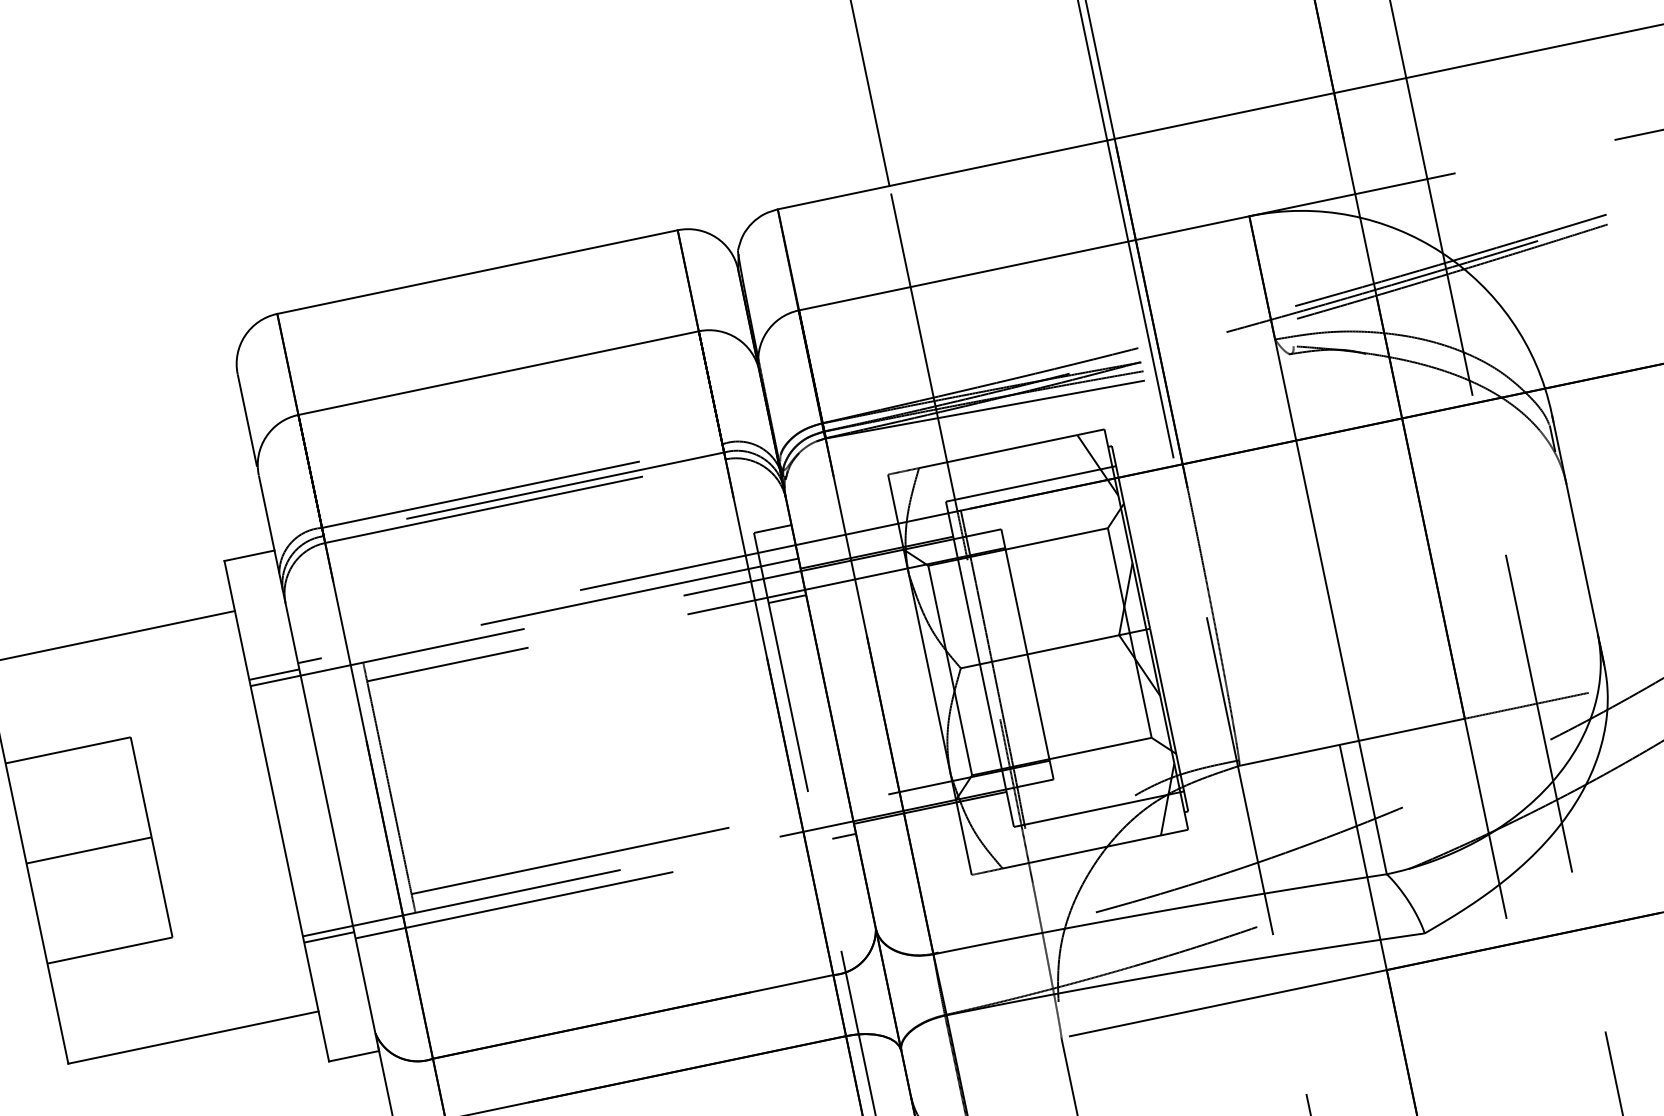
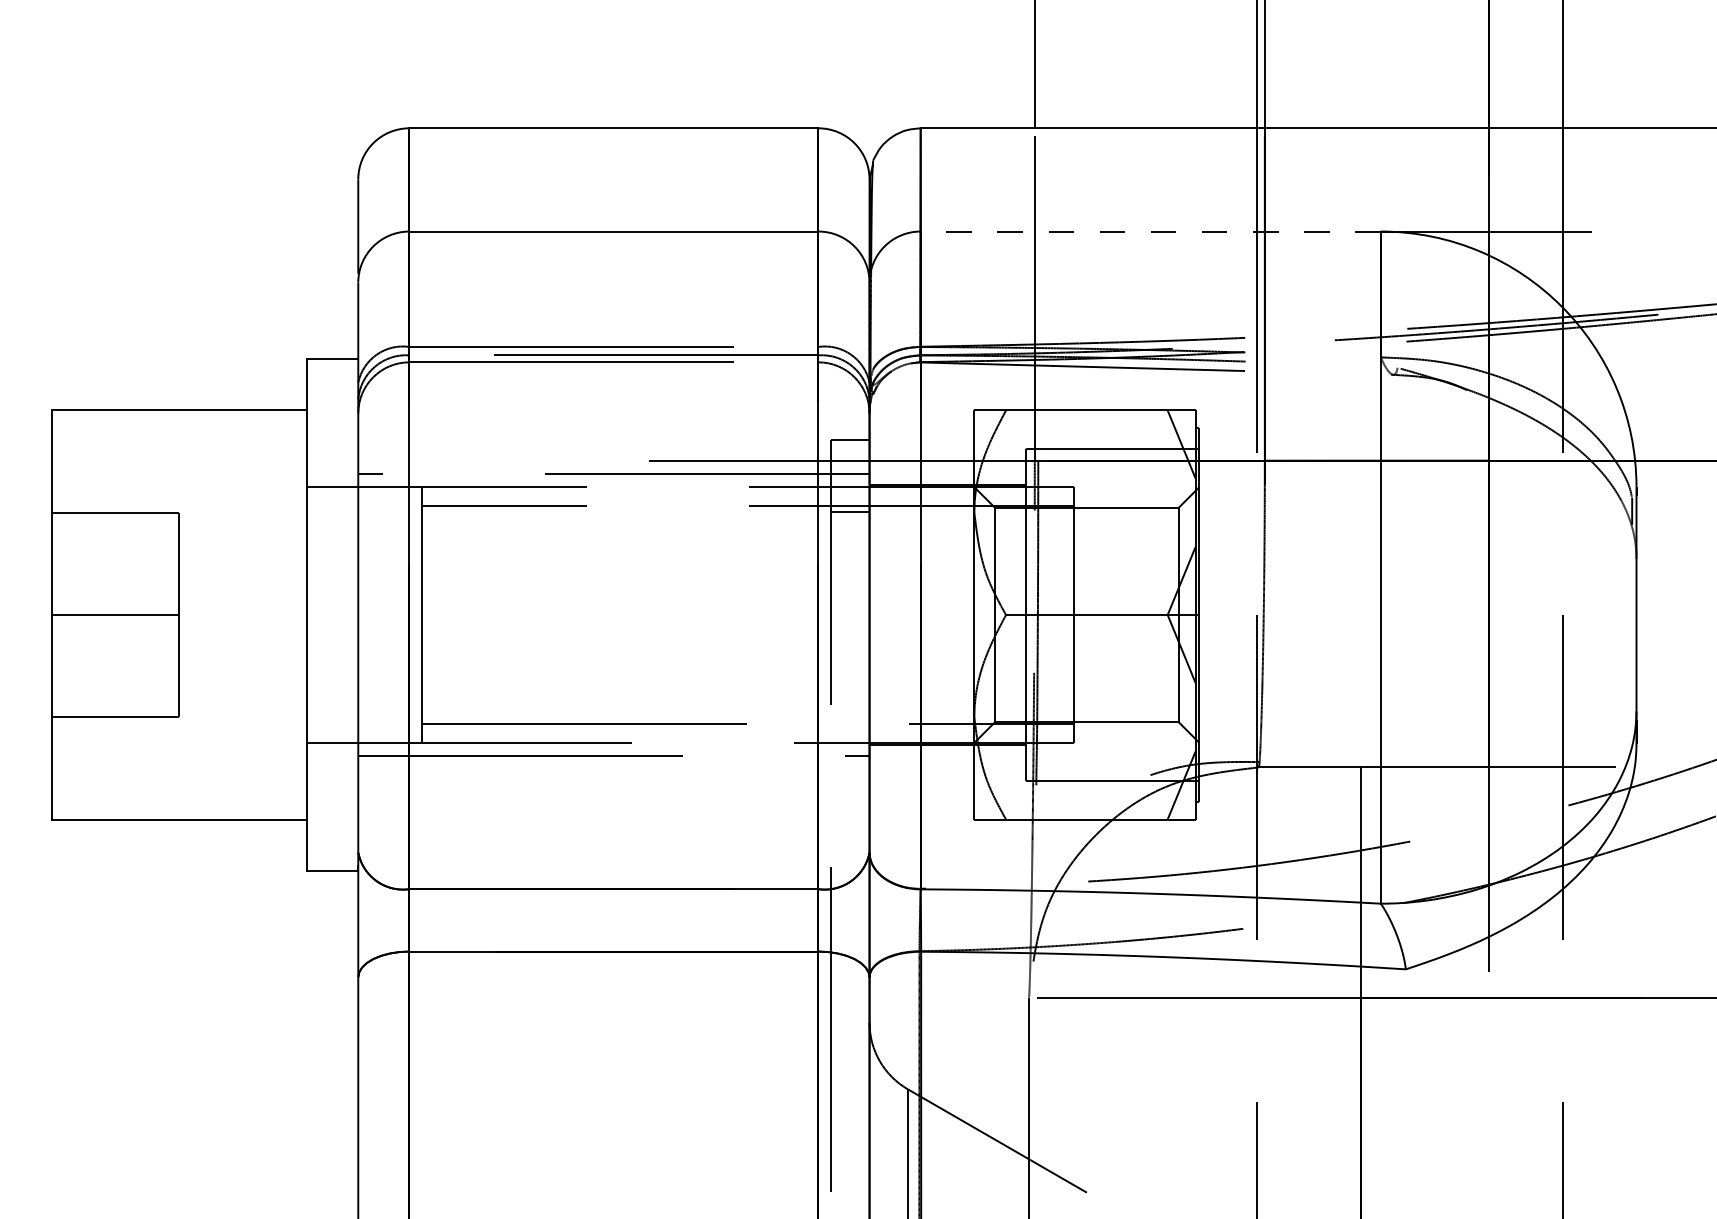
line: (1023, 263) -> (1150, 231), solid -> dashed
line: (274, 674) -> (332, 480), removed
line: (329, 937) -> (332, 749), removed

